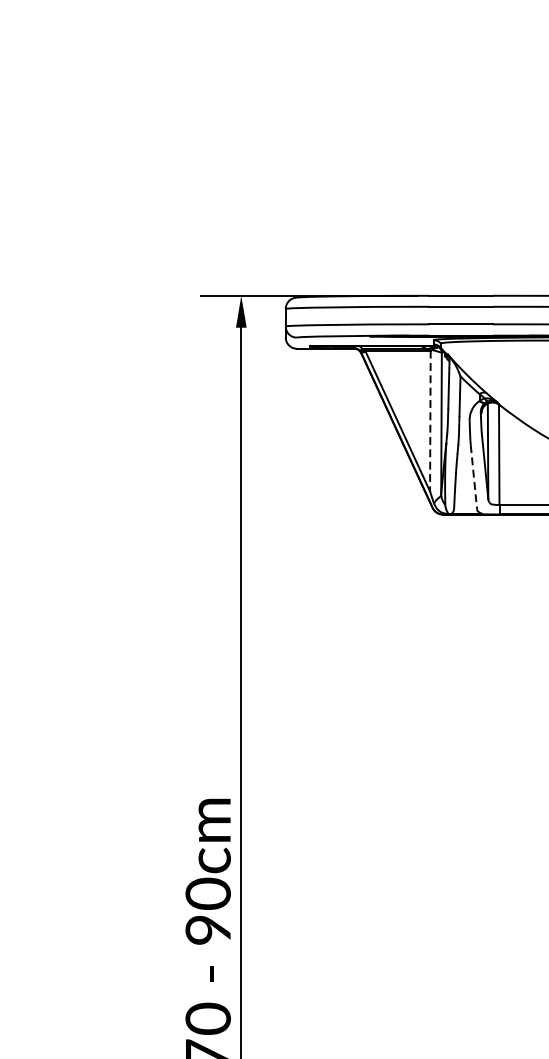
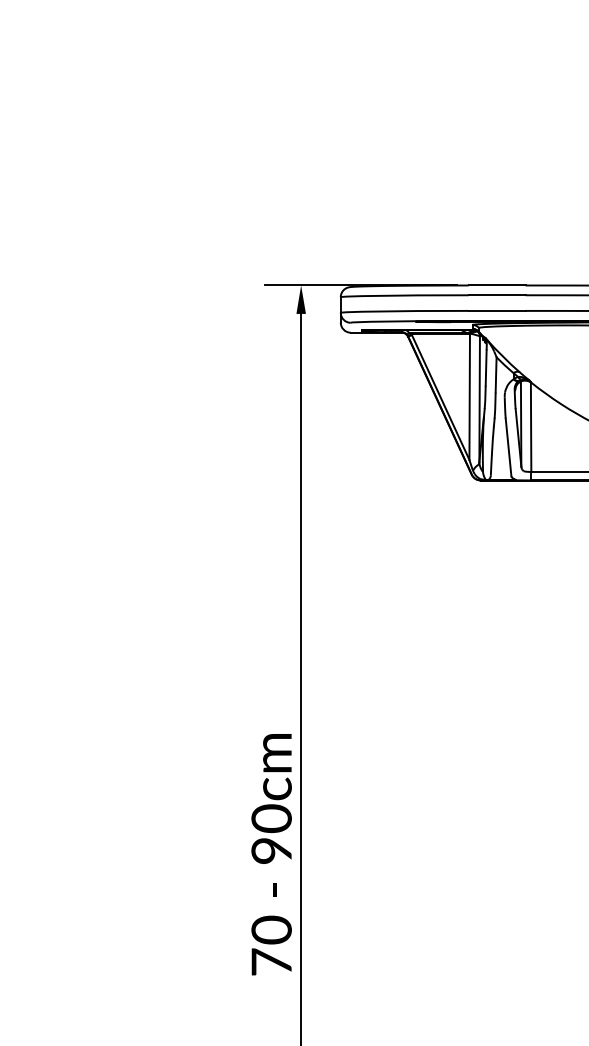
line: (430, 421) -> (469, 397), dashed -> solid
line: (473, 477) -> (508, 447), dashed -> solid

